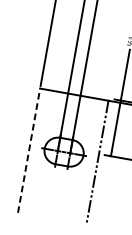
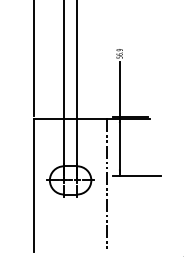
line: (29, 149) -> (34, 184), dashed -> solid

